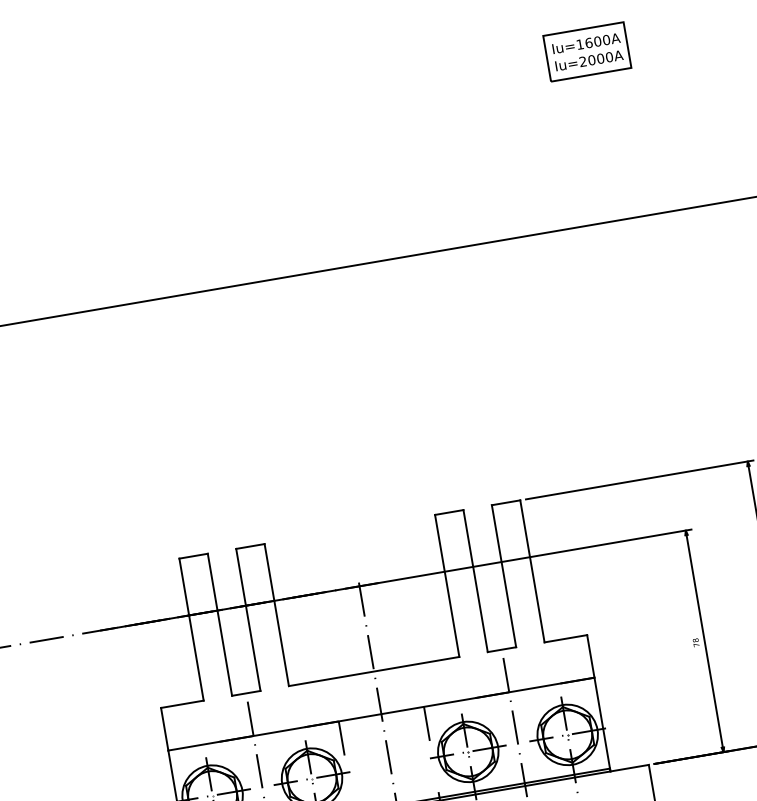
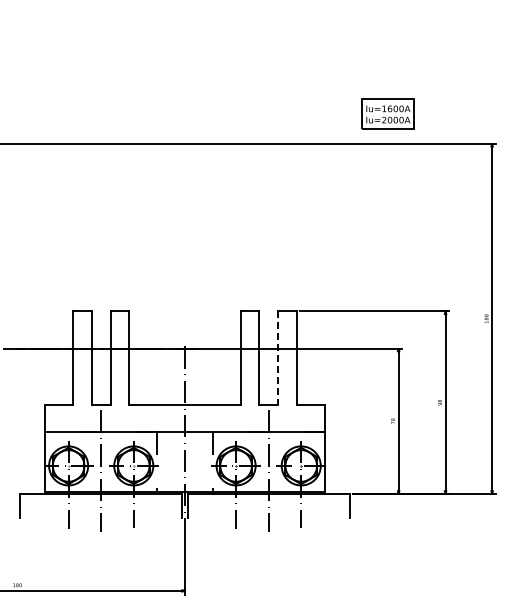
part: (586, 50) -> (387, 113), moved
line: (503, 575) -> (277, 357), solid -> dashed

